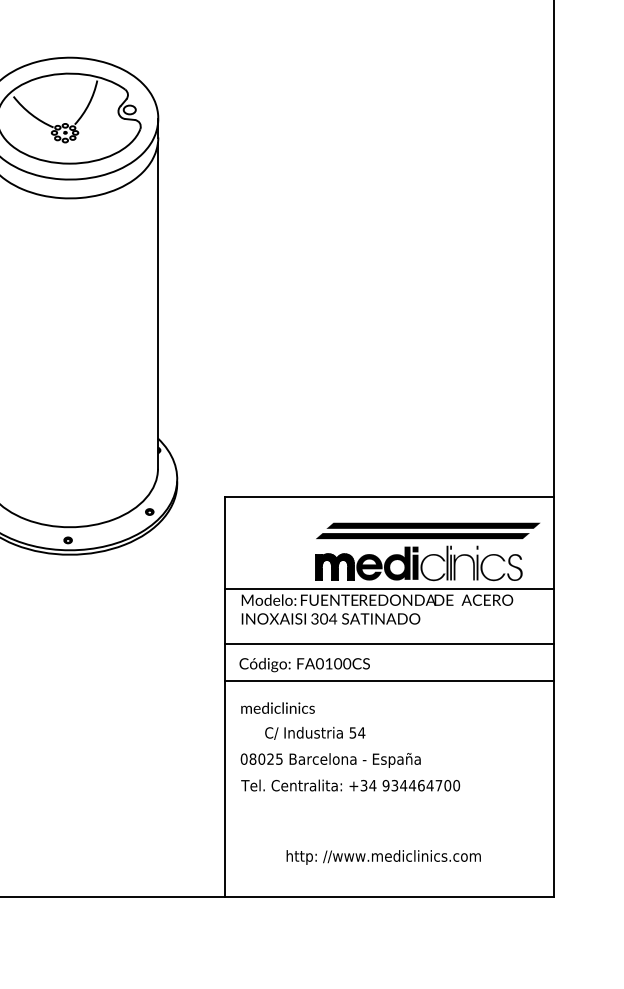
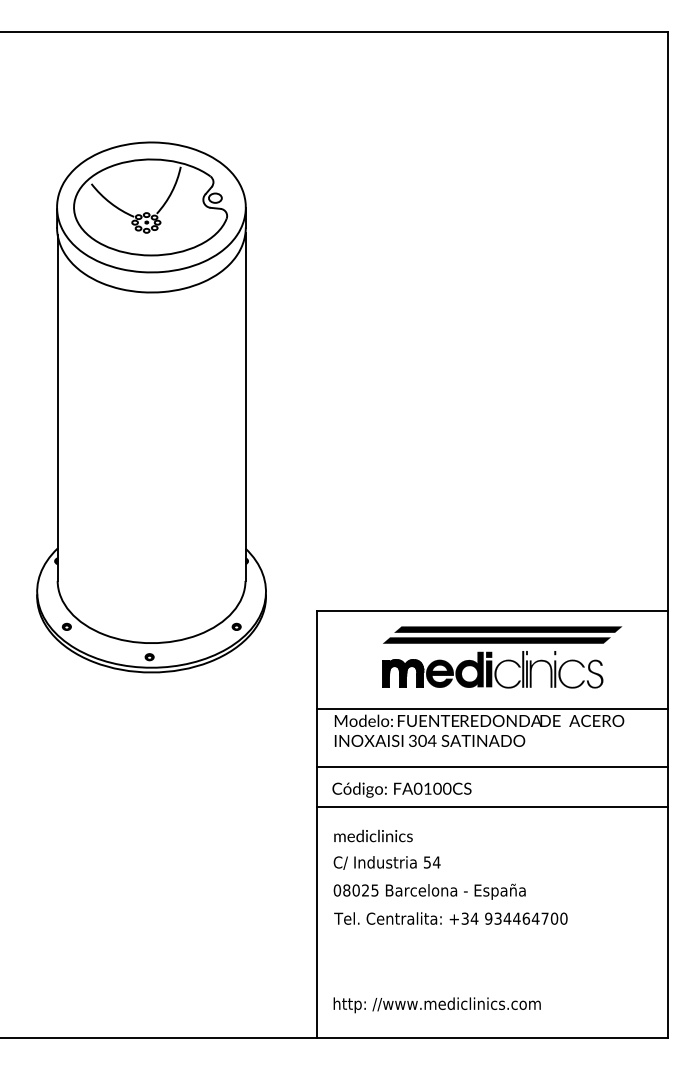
part: (428, 551) -> (502, 657), moved
text: (314, 732) -> (386, 862), moved
text: (383, 857) -> (436, 1005), moved

